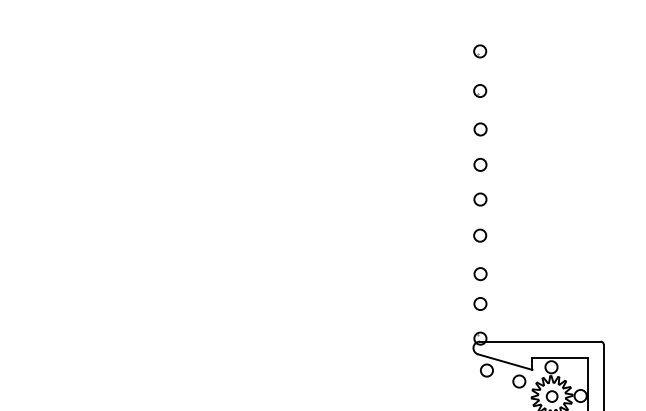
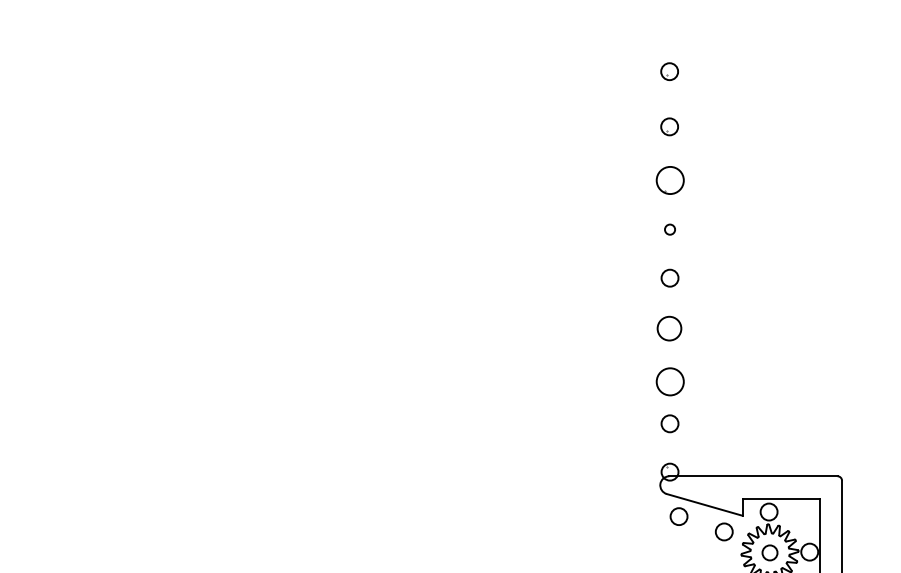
circle: (480, 129) -> (670, 180), size x1.6
circle: (480, 164) -> (670, 229), size x0.6
circle: (480, 235) -> (670, 328), size x1.4
circle: (480, 274) -> (670, 382), size x1.6

